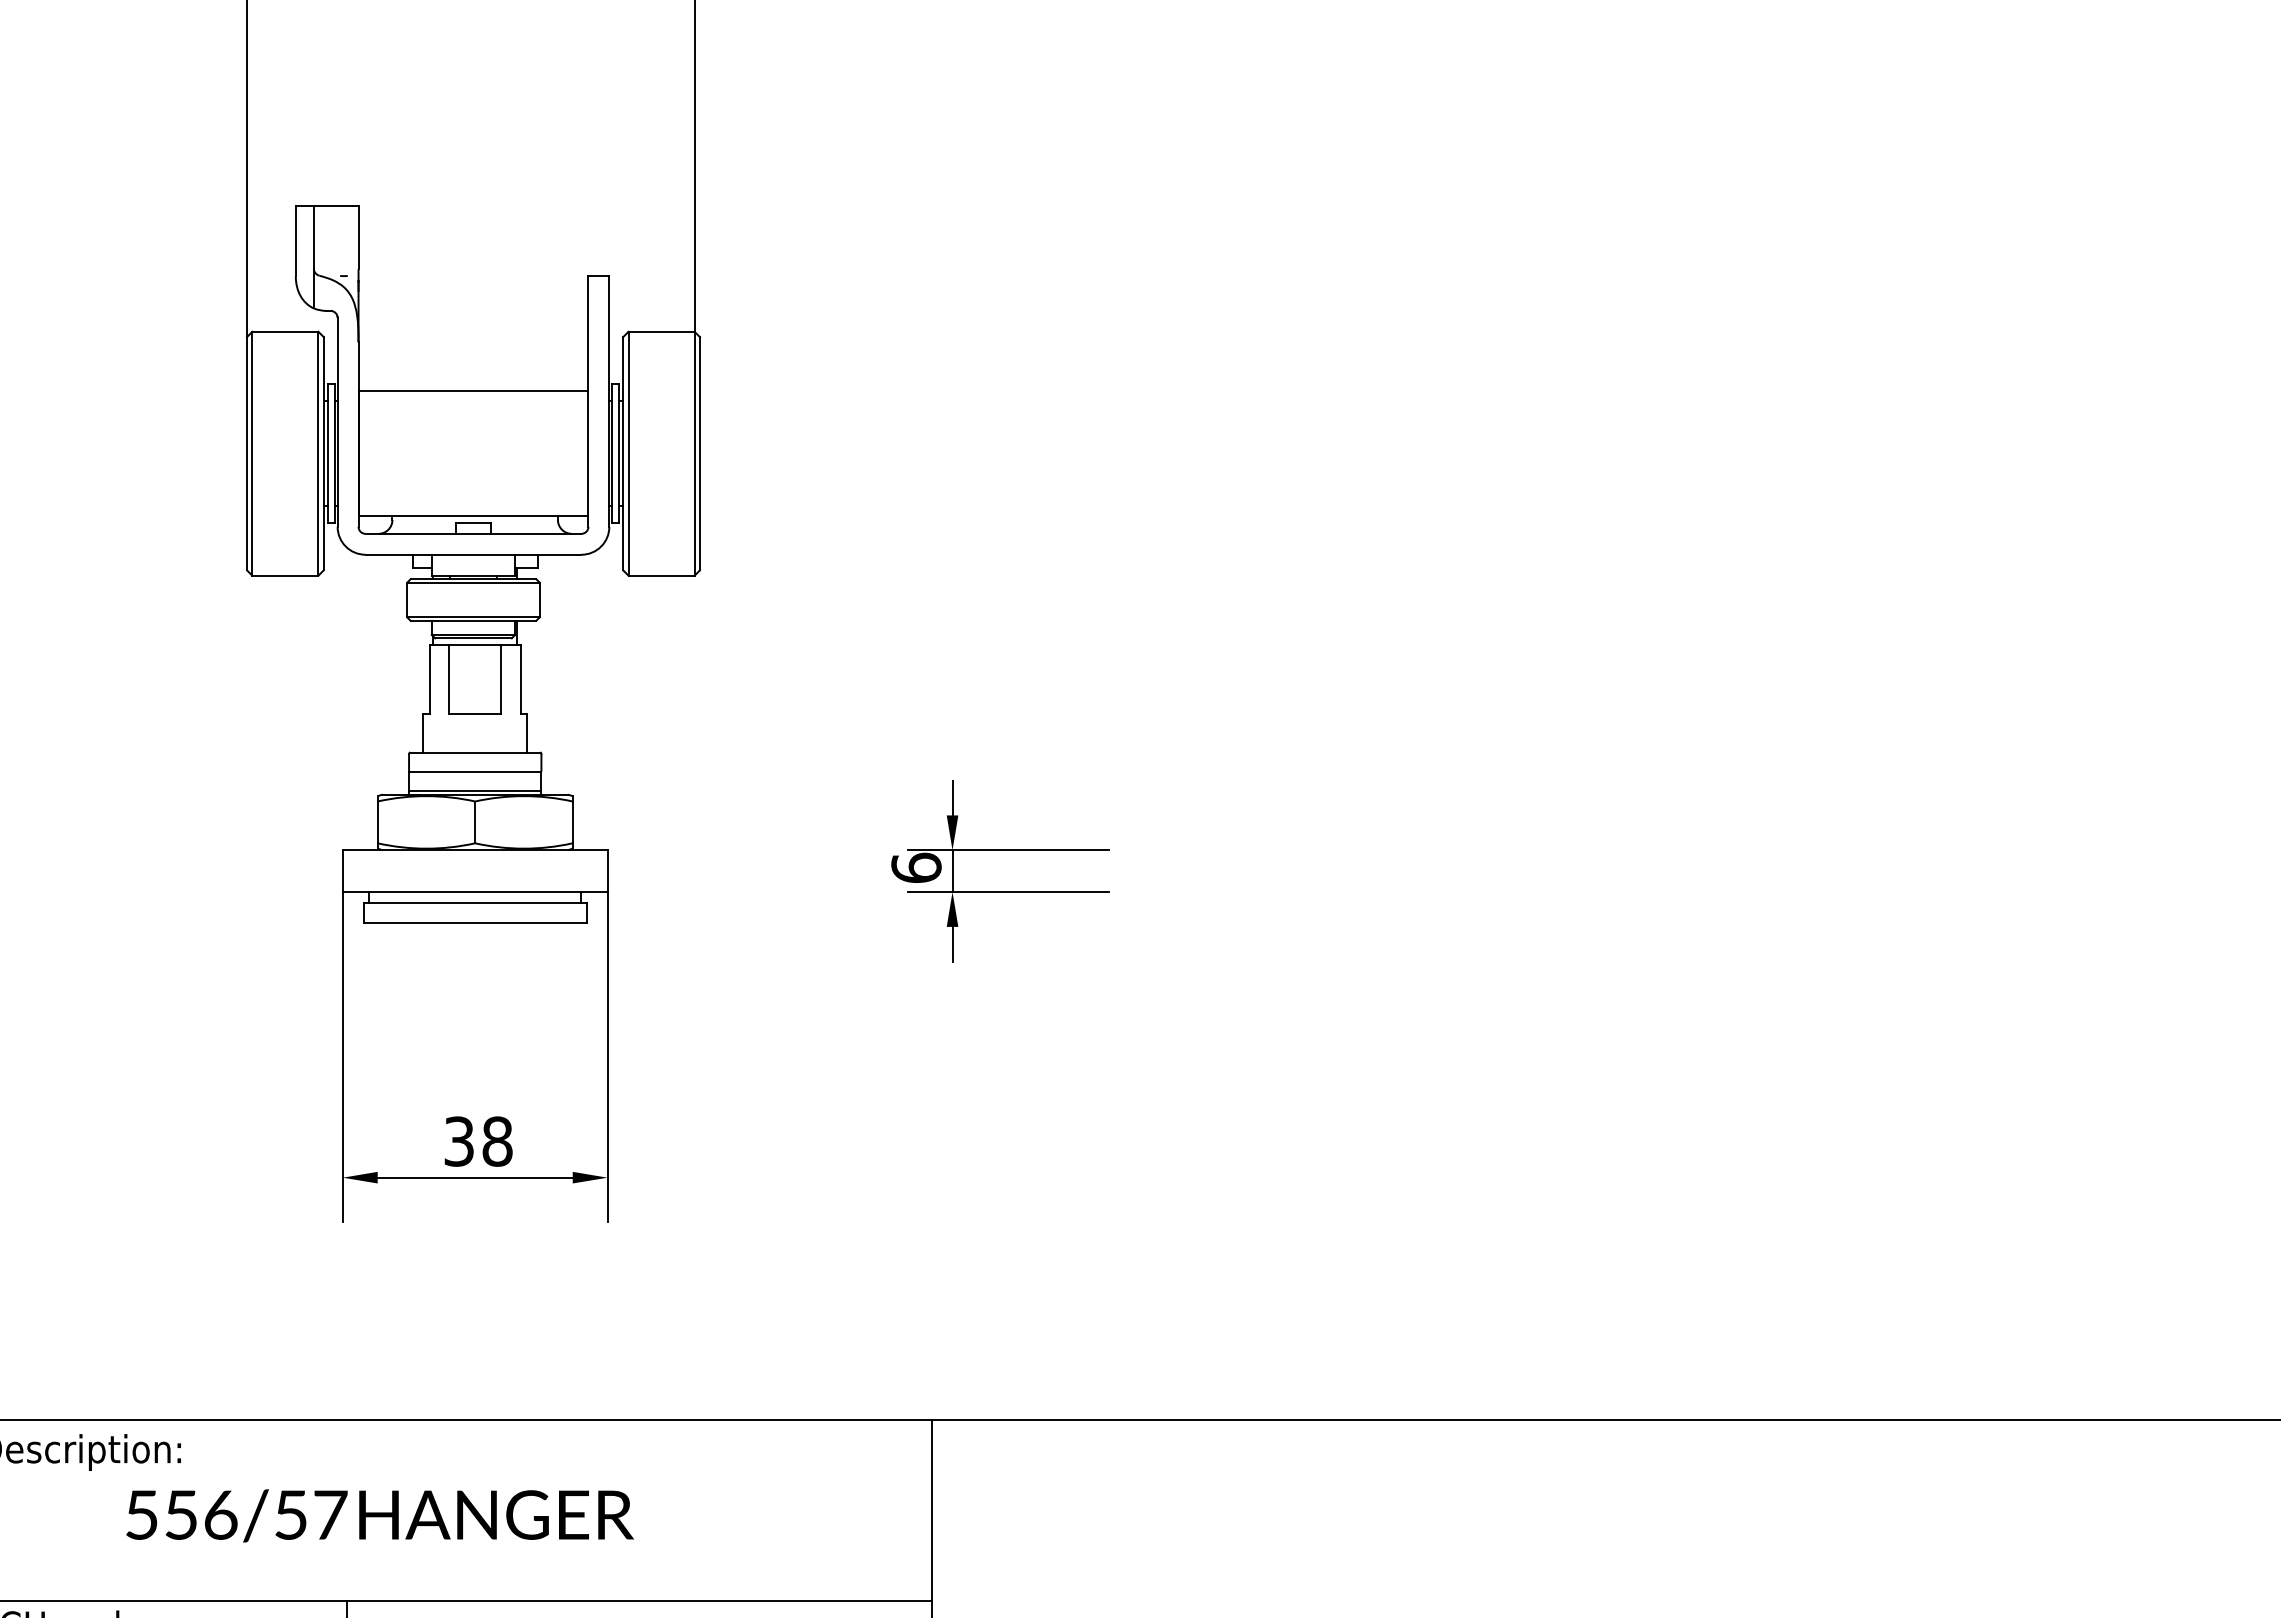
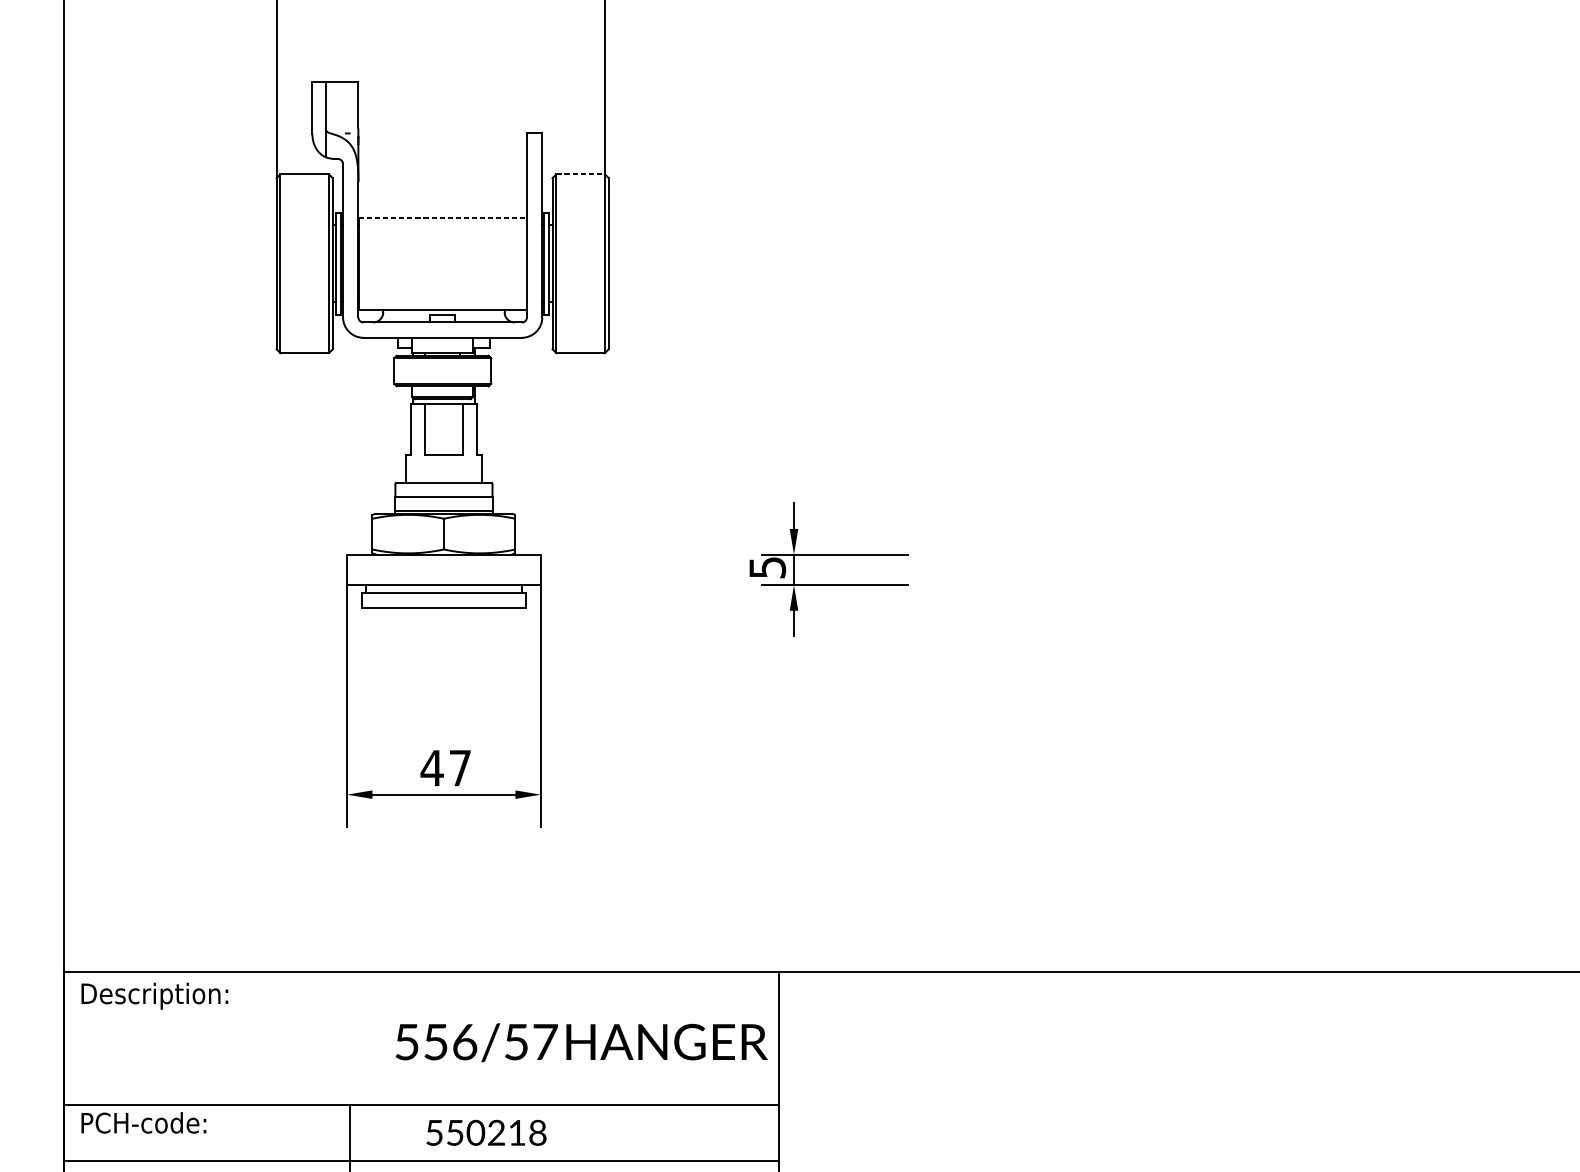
line: (662, 331) -> (581, 174), solid -> dashed
line: (473, 391) -> (442, 218), solid -> dashed
text: (916, 867) -> (767, 567), 6 -> 5
text: (477, 1141) -> (445, 768), 38 -> 47
text: (379, 1515) -> (581, 1042), moved

